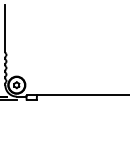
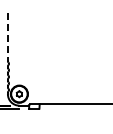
line: (5, 28) -> (8, 37), solid -> dashed

